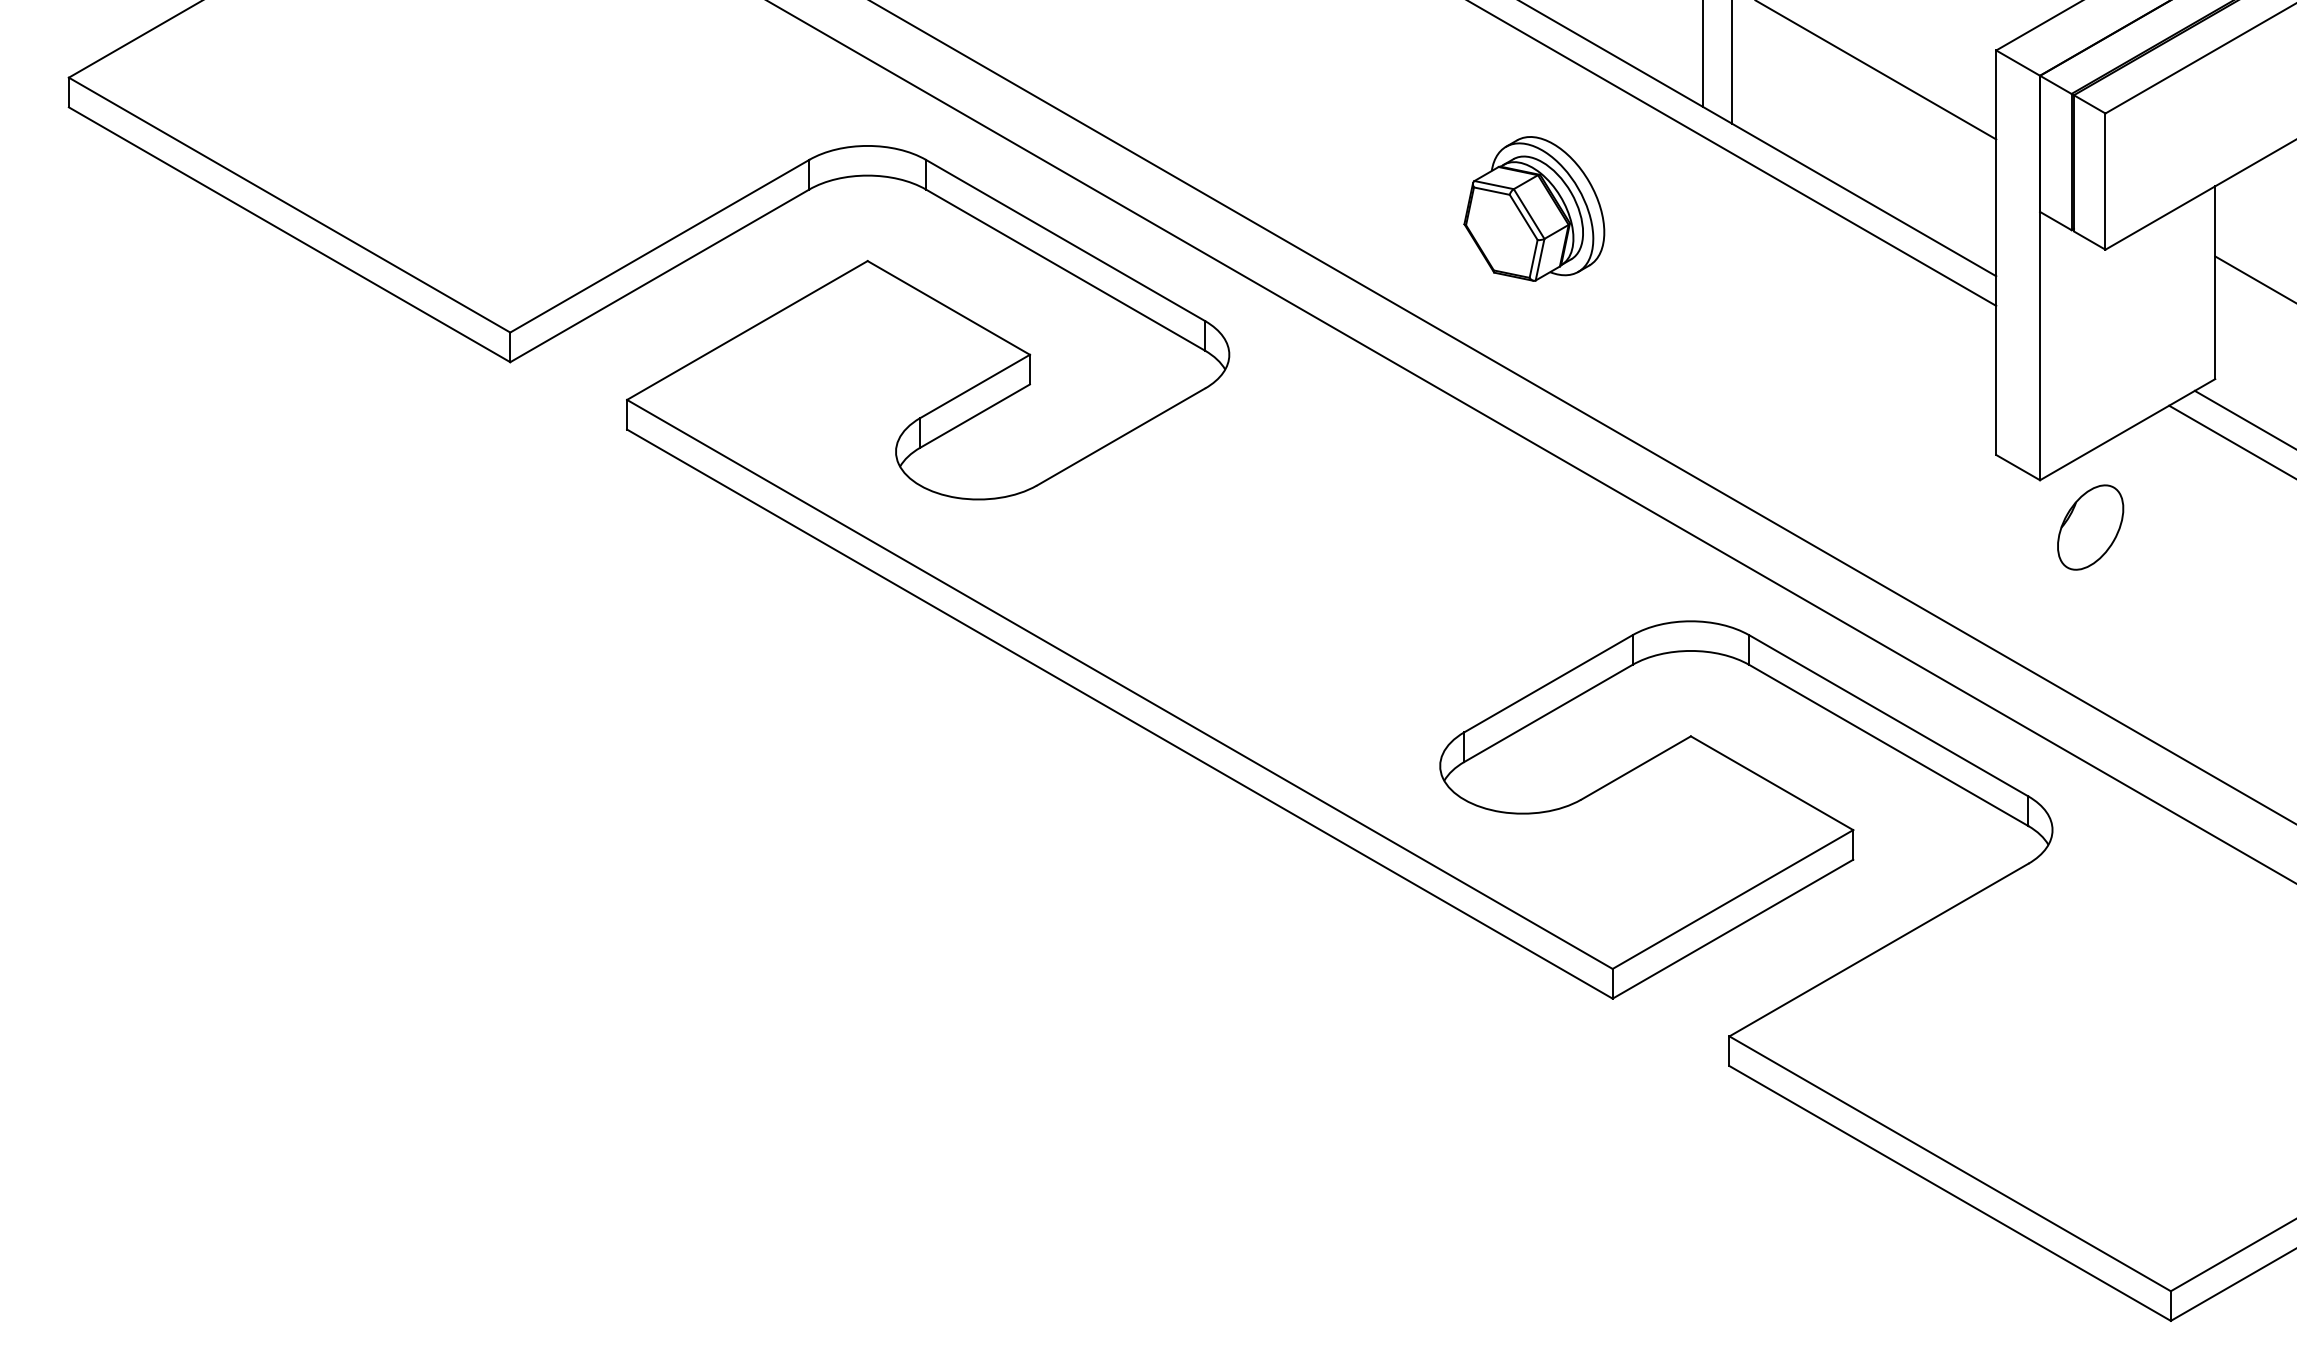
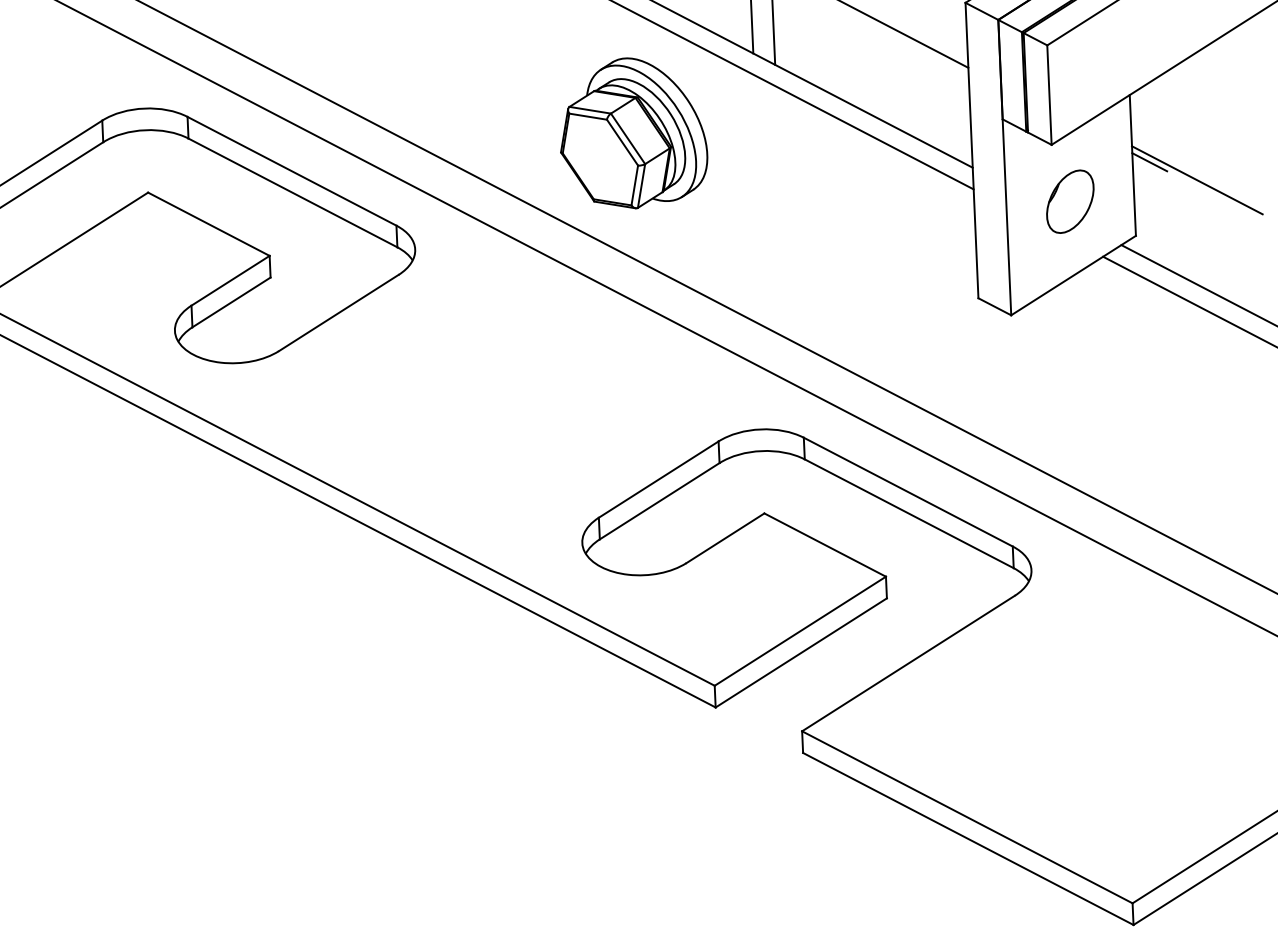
part: (1534, 208) -> (633, 132), size x1.43
line: (2238, 278) -> (1149, 161), added
part: (2090, 527) -> (1070, 201), moved

